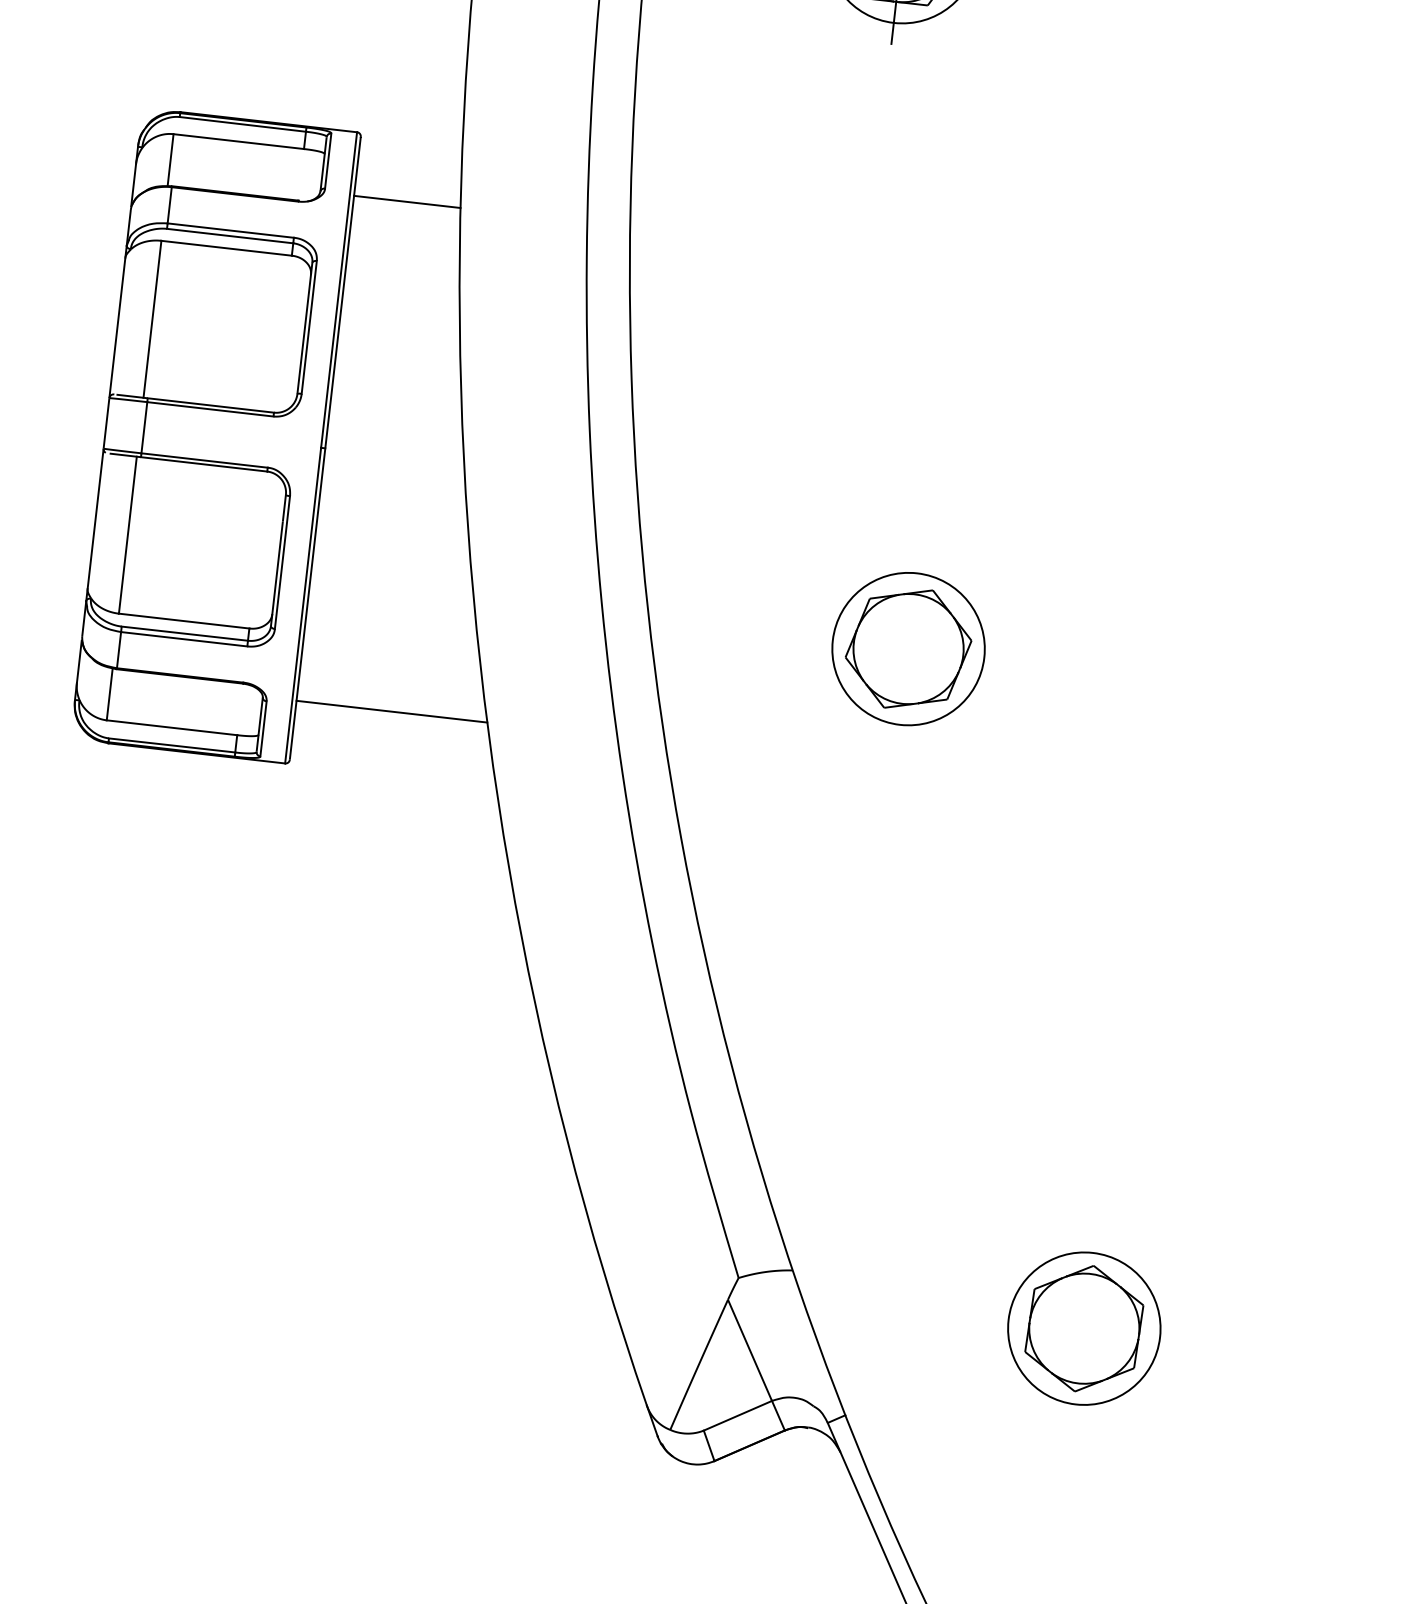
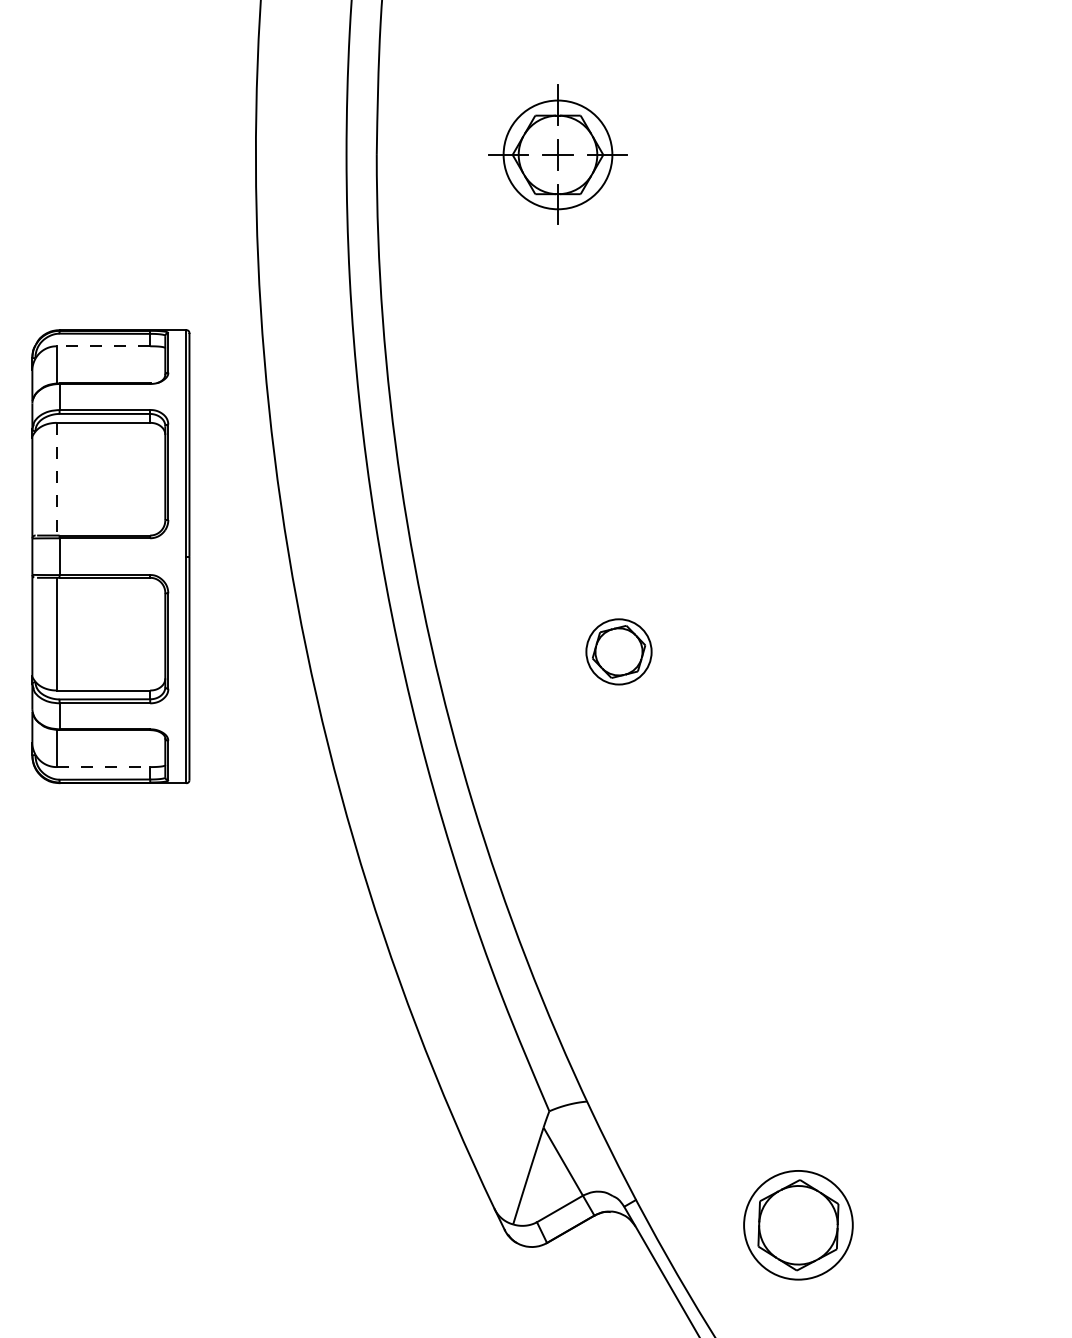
line: (238, 141) -> (103, 346), solid -> dashed
line: (407, 201) -> (227, 375), removed
line: (152, 319) -> (56, 479), solid -> dashed
part: (907, 648) -> (618, 651), size x0.6
line: (391, 711) -> (257, 737), removed
line: (172, 728) -> (103, 767), solid -> dashed
part: (1084, 1328) -> (798, 1225), moved

